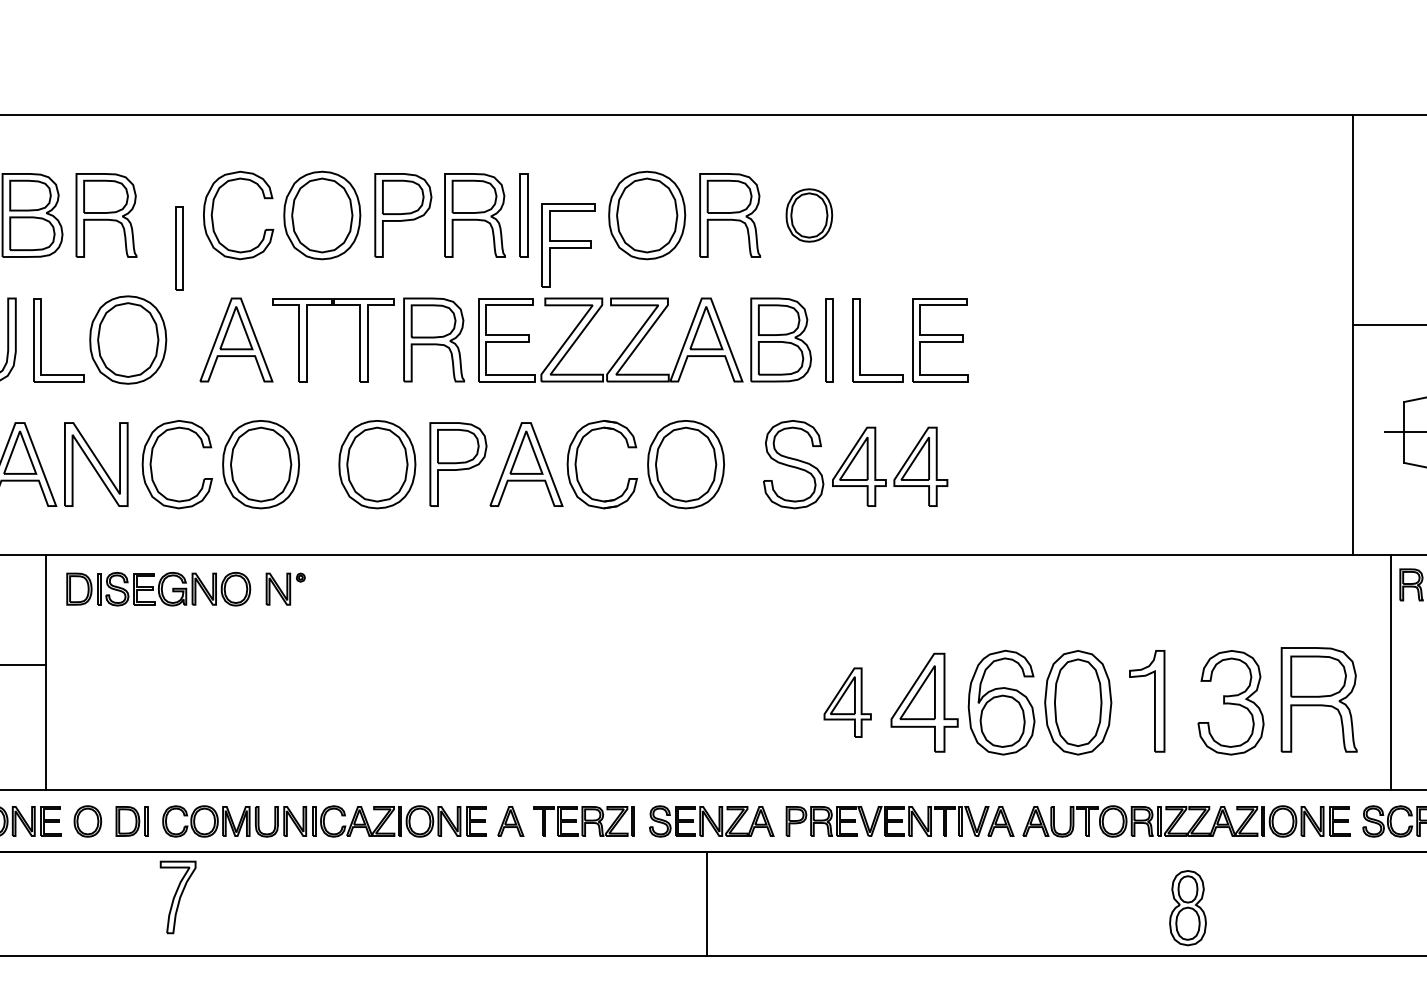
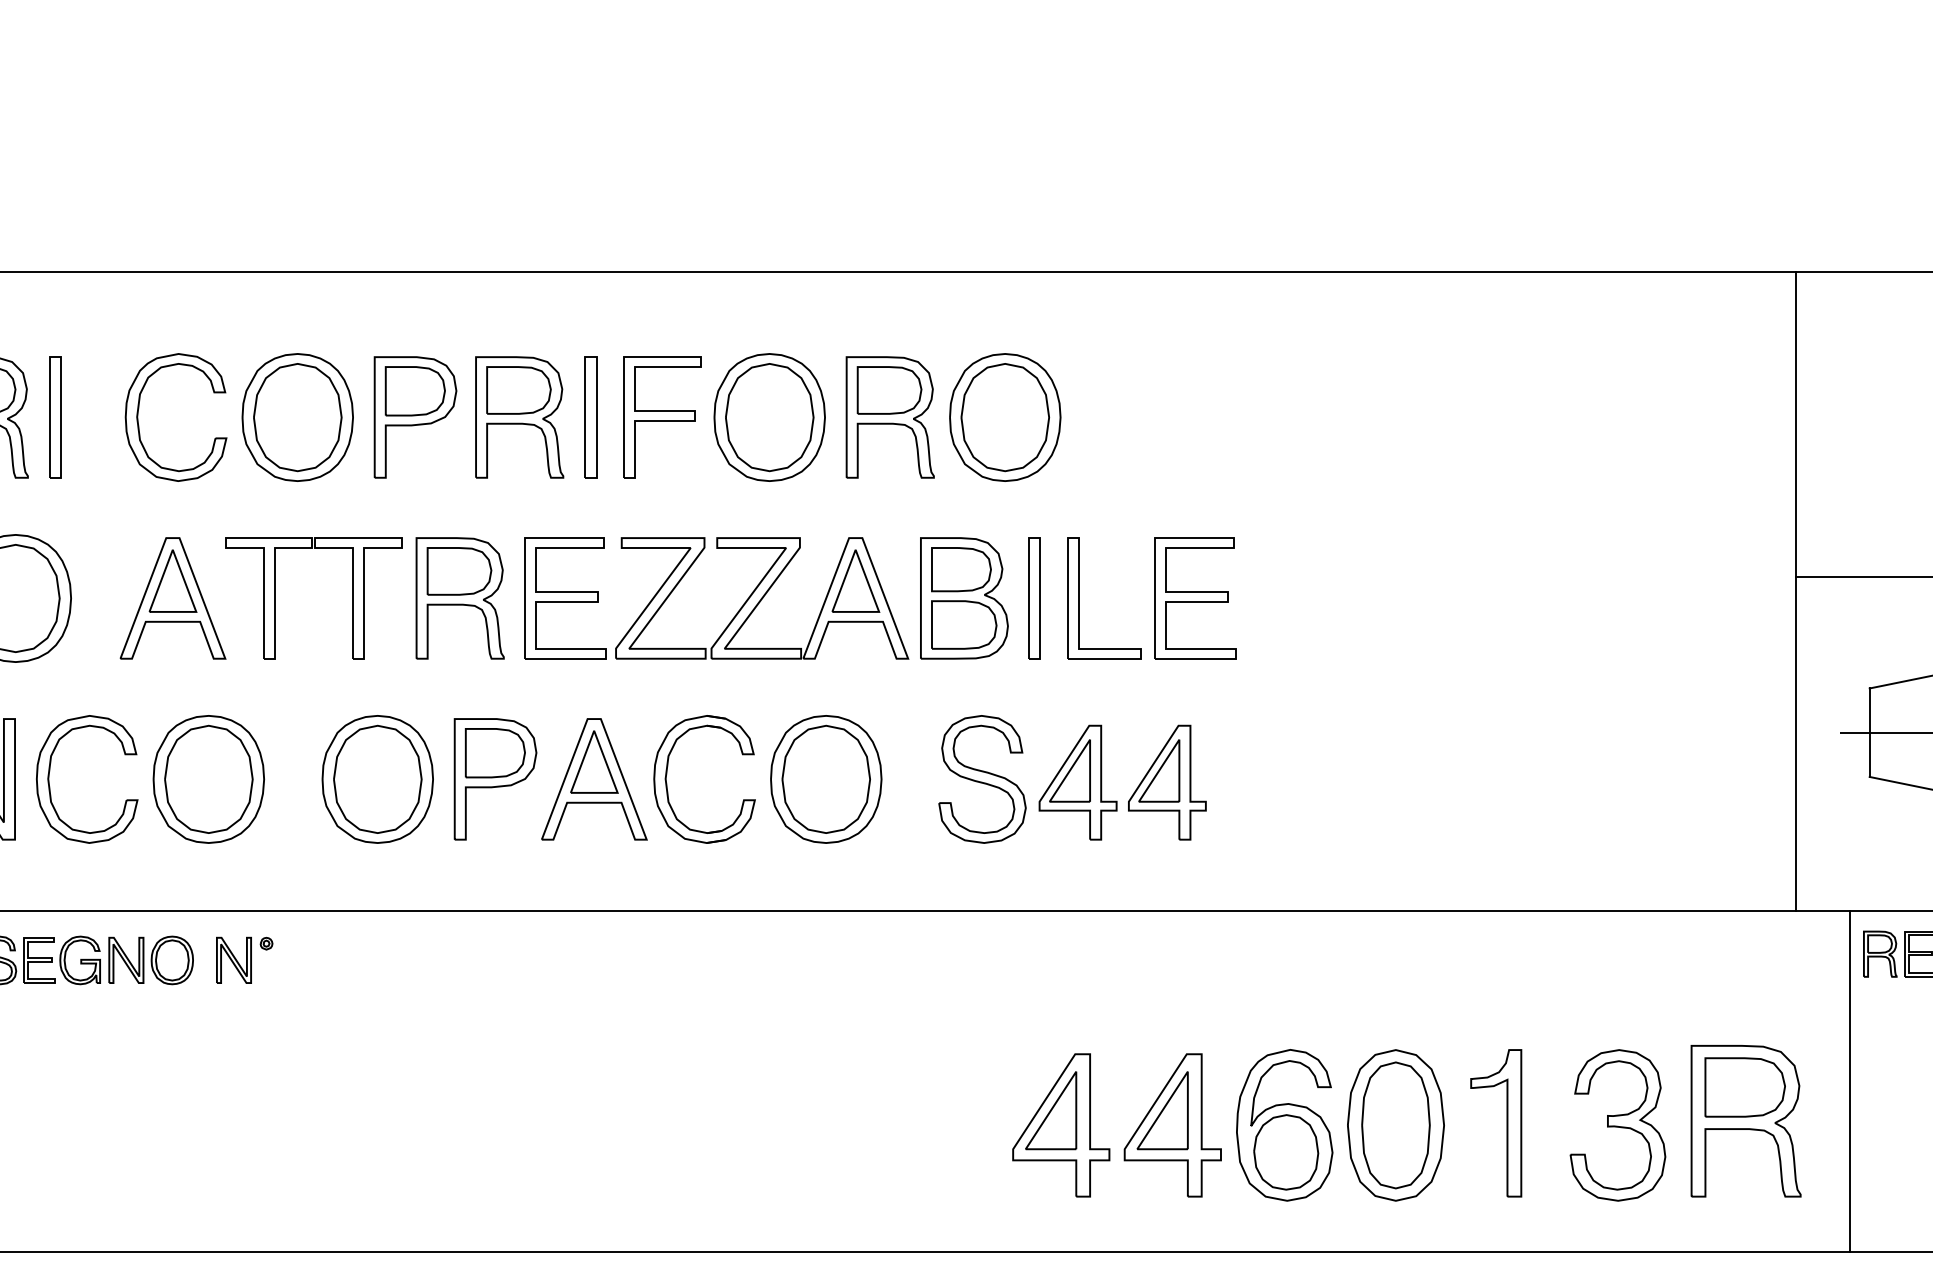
part: (809, 215) -> (1005, 417), size x1.67
part: (568, 245) -> (662, 417), moved
part: (179, 248) -> (55, 417), moved
part: (847, 702) -> (1060, 1125), size x1.43

